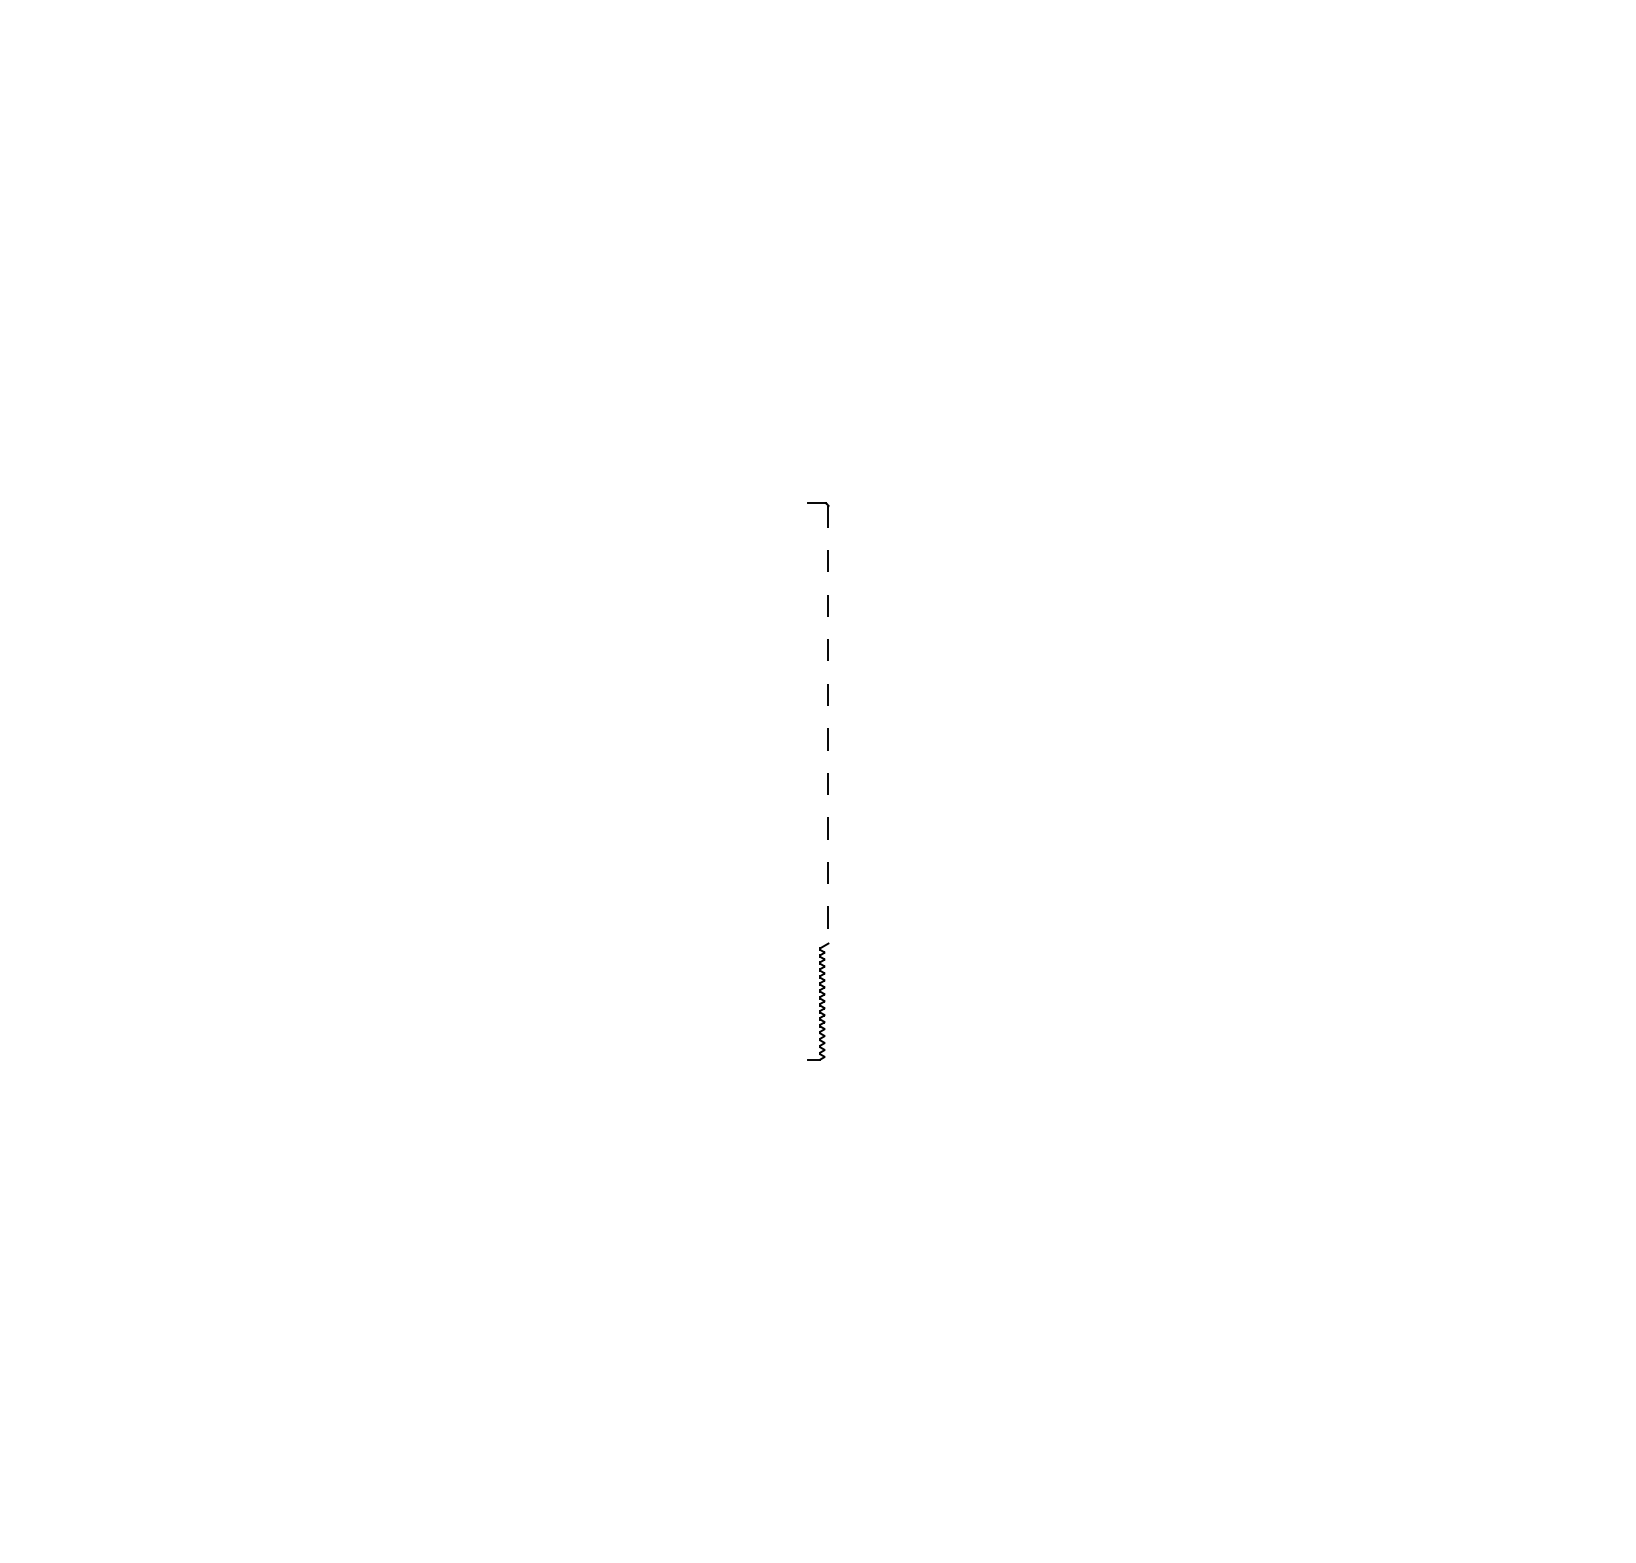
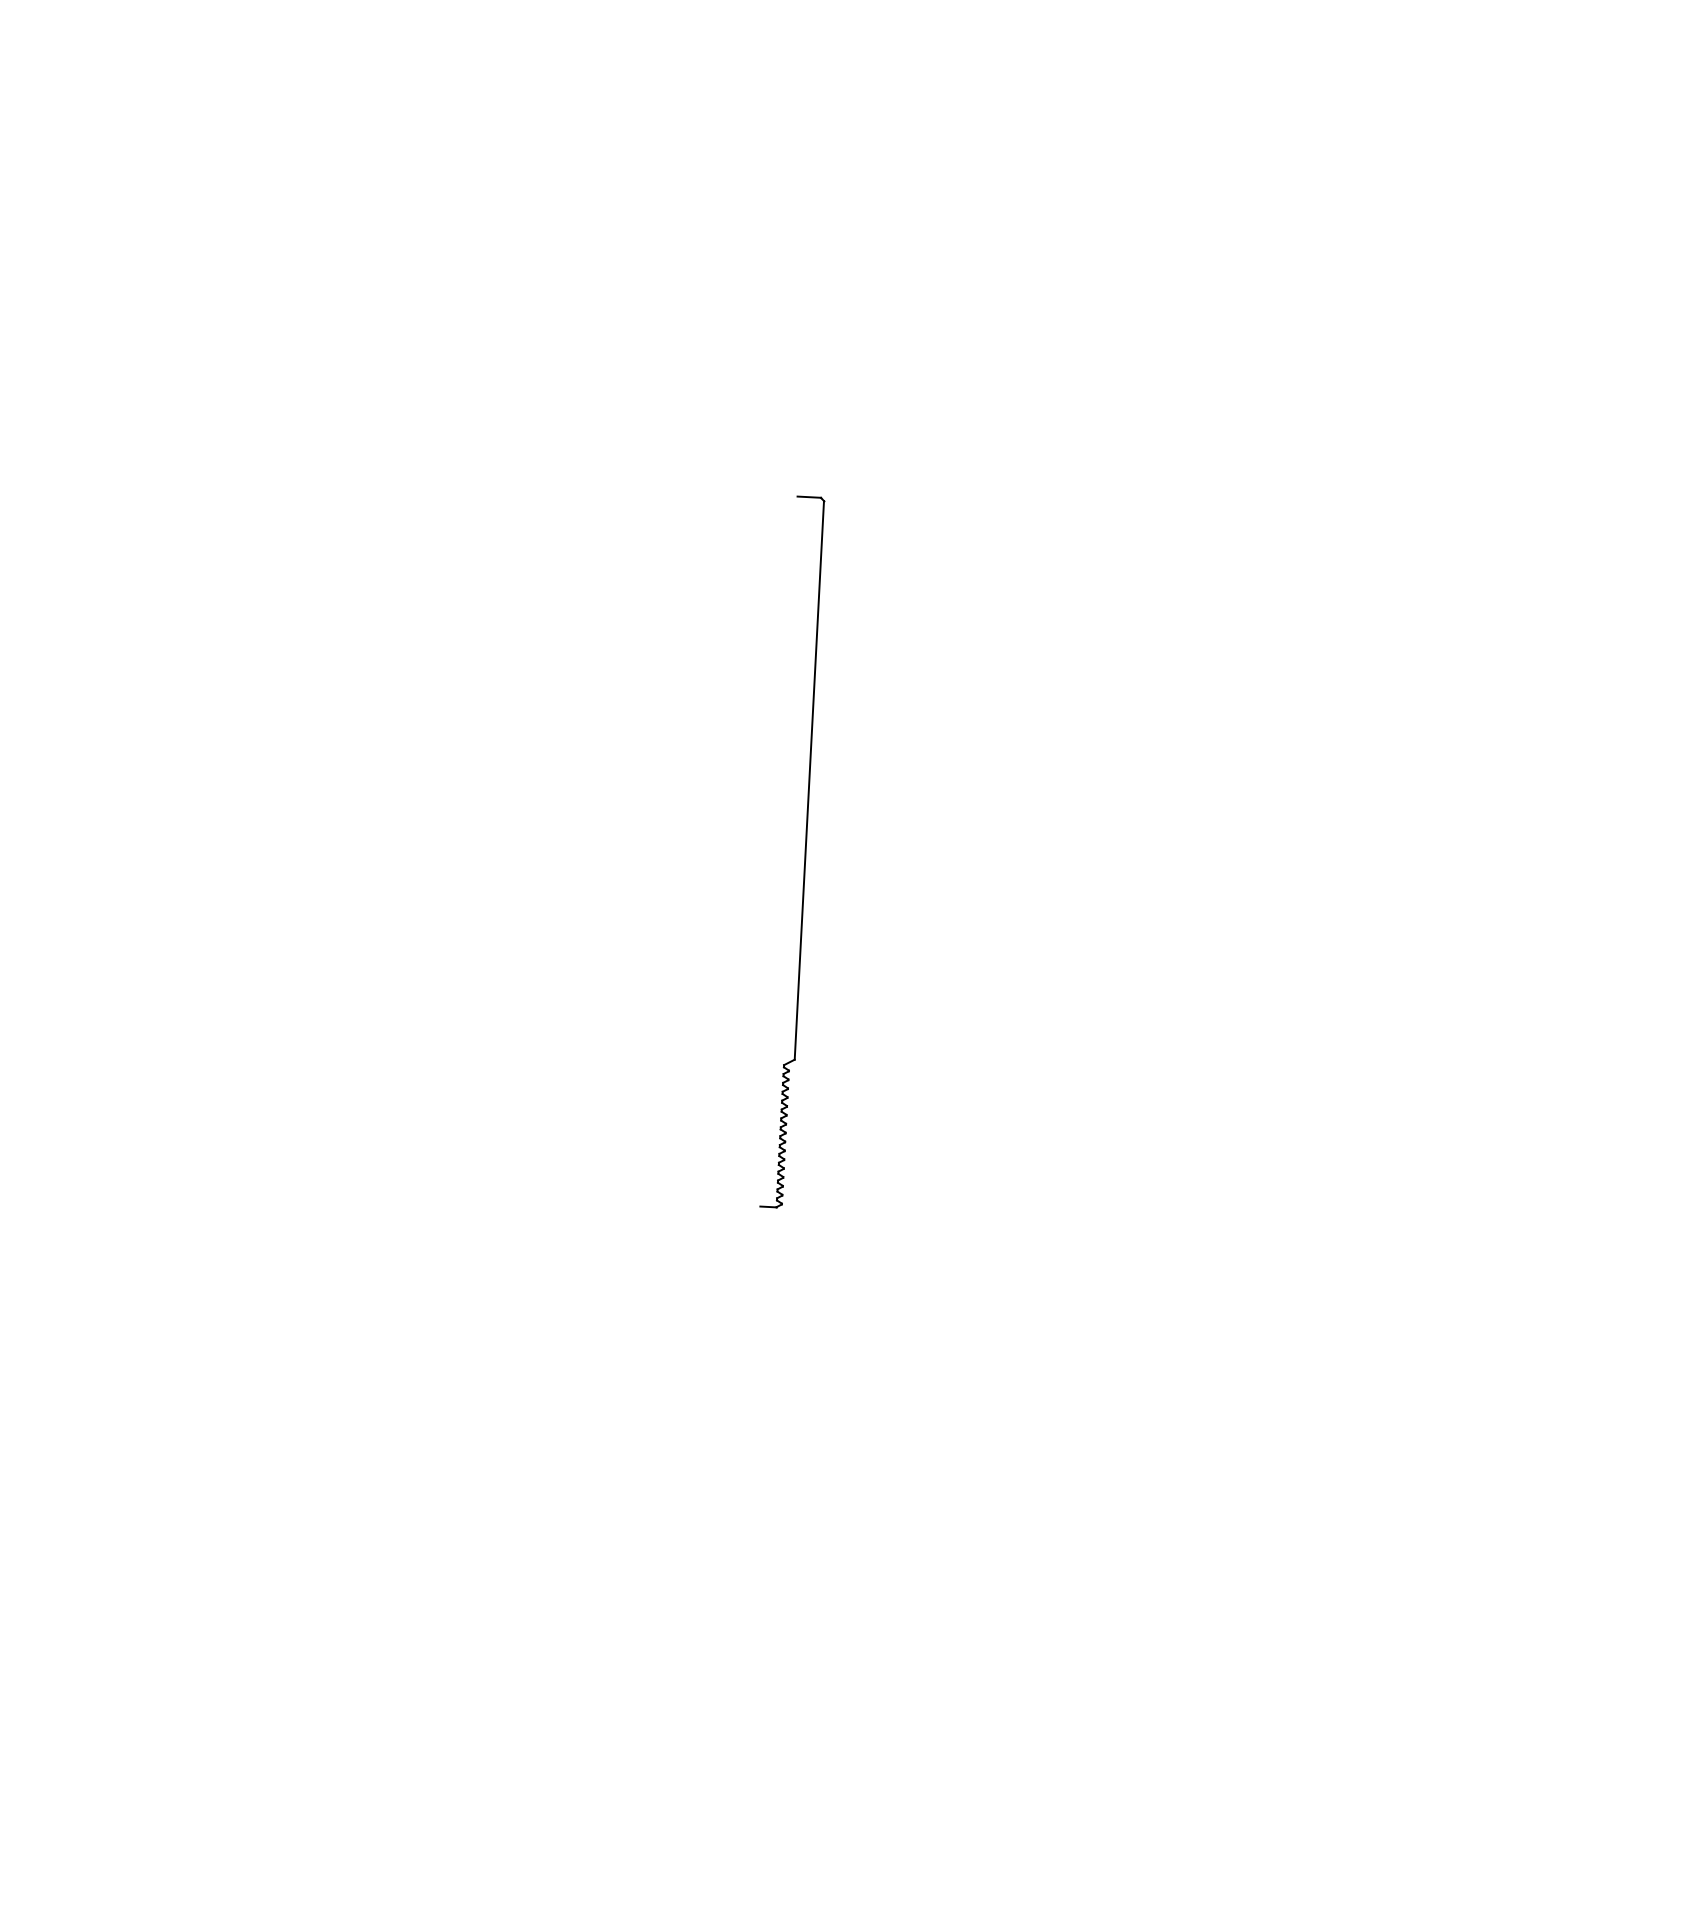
line: (828, 724) -> (809, 780), dashed -> solid

